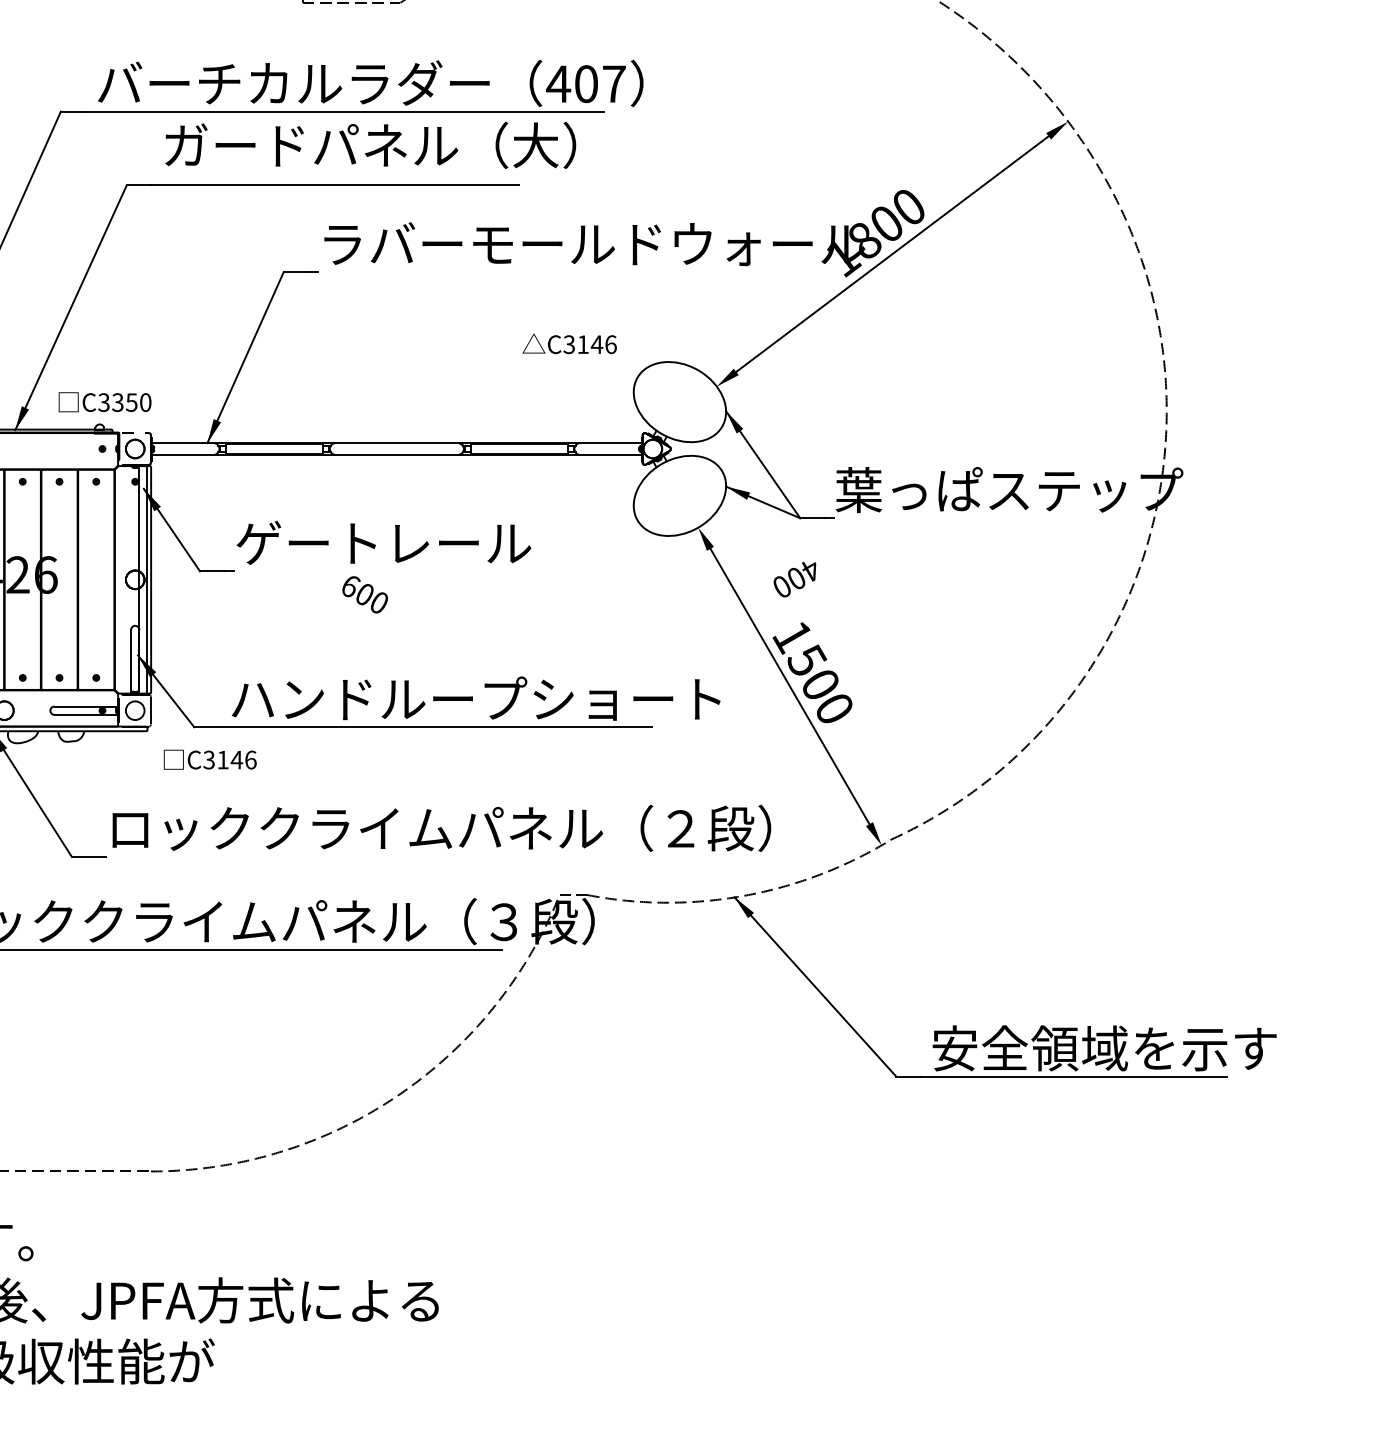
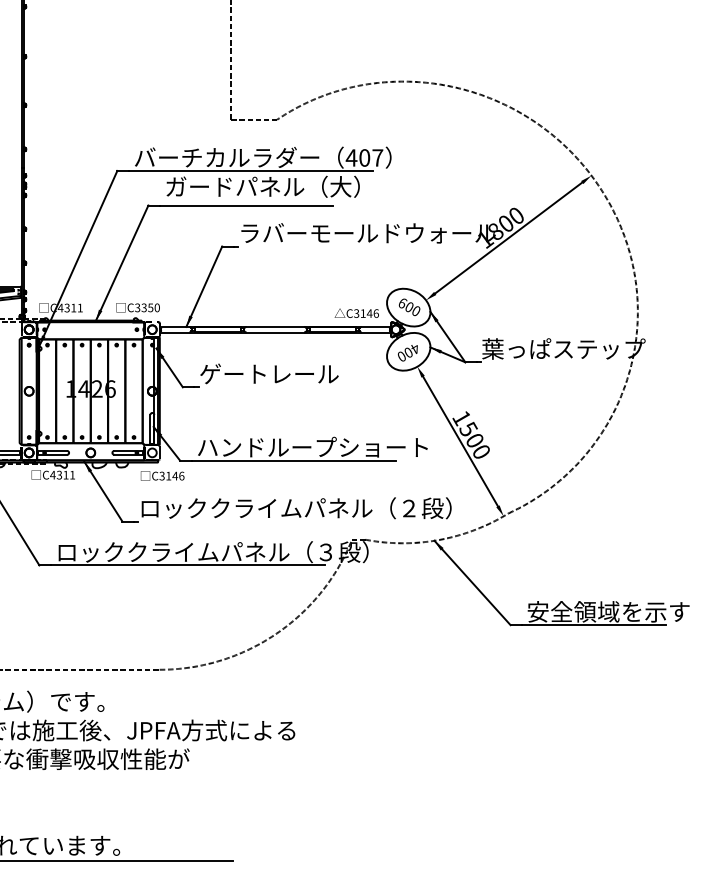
text: (568, 342) -> (356, 312), moved
text: (794, 580) -> (407, 353), moved
text: (364, 592) -> (409, 306), moved
text: (209, 758) -> (162, 475), moved

